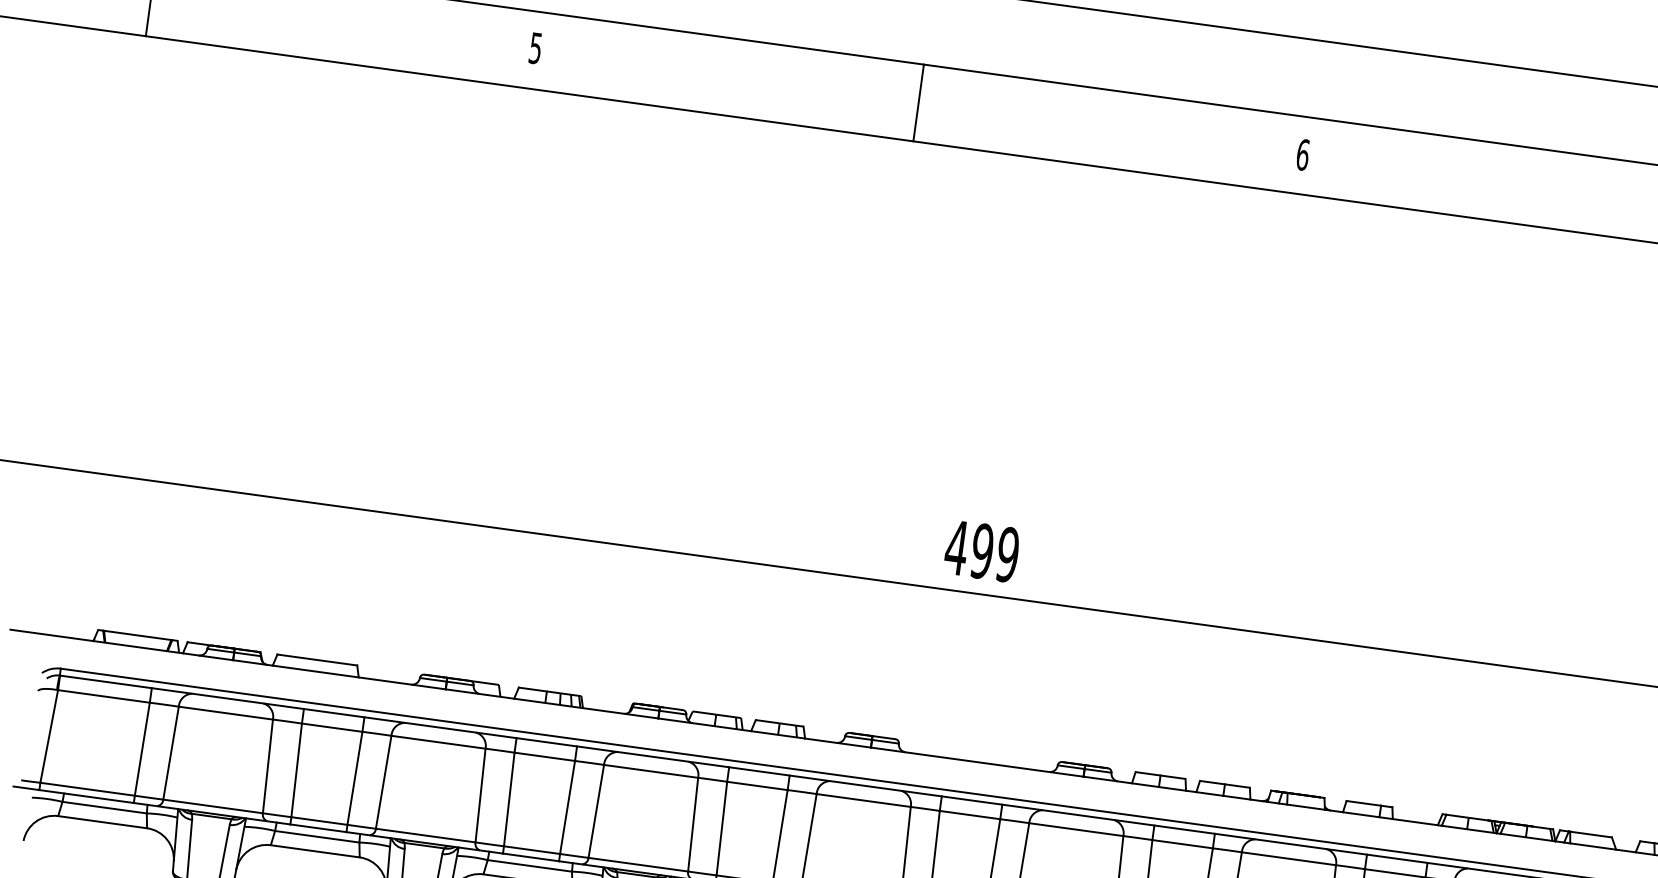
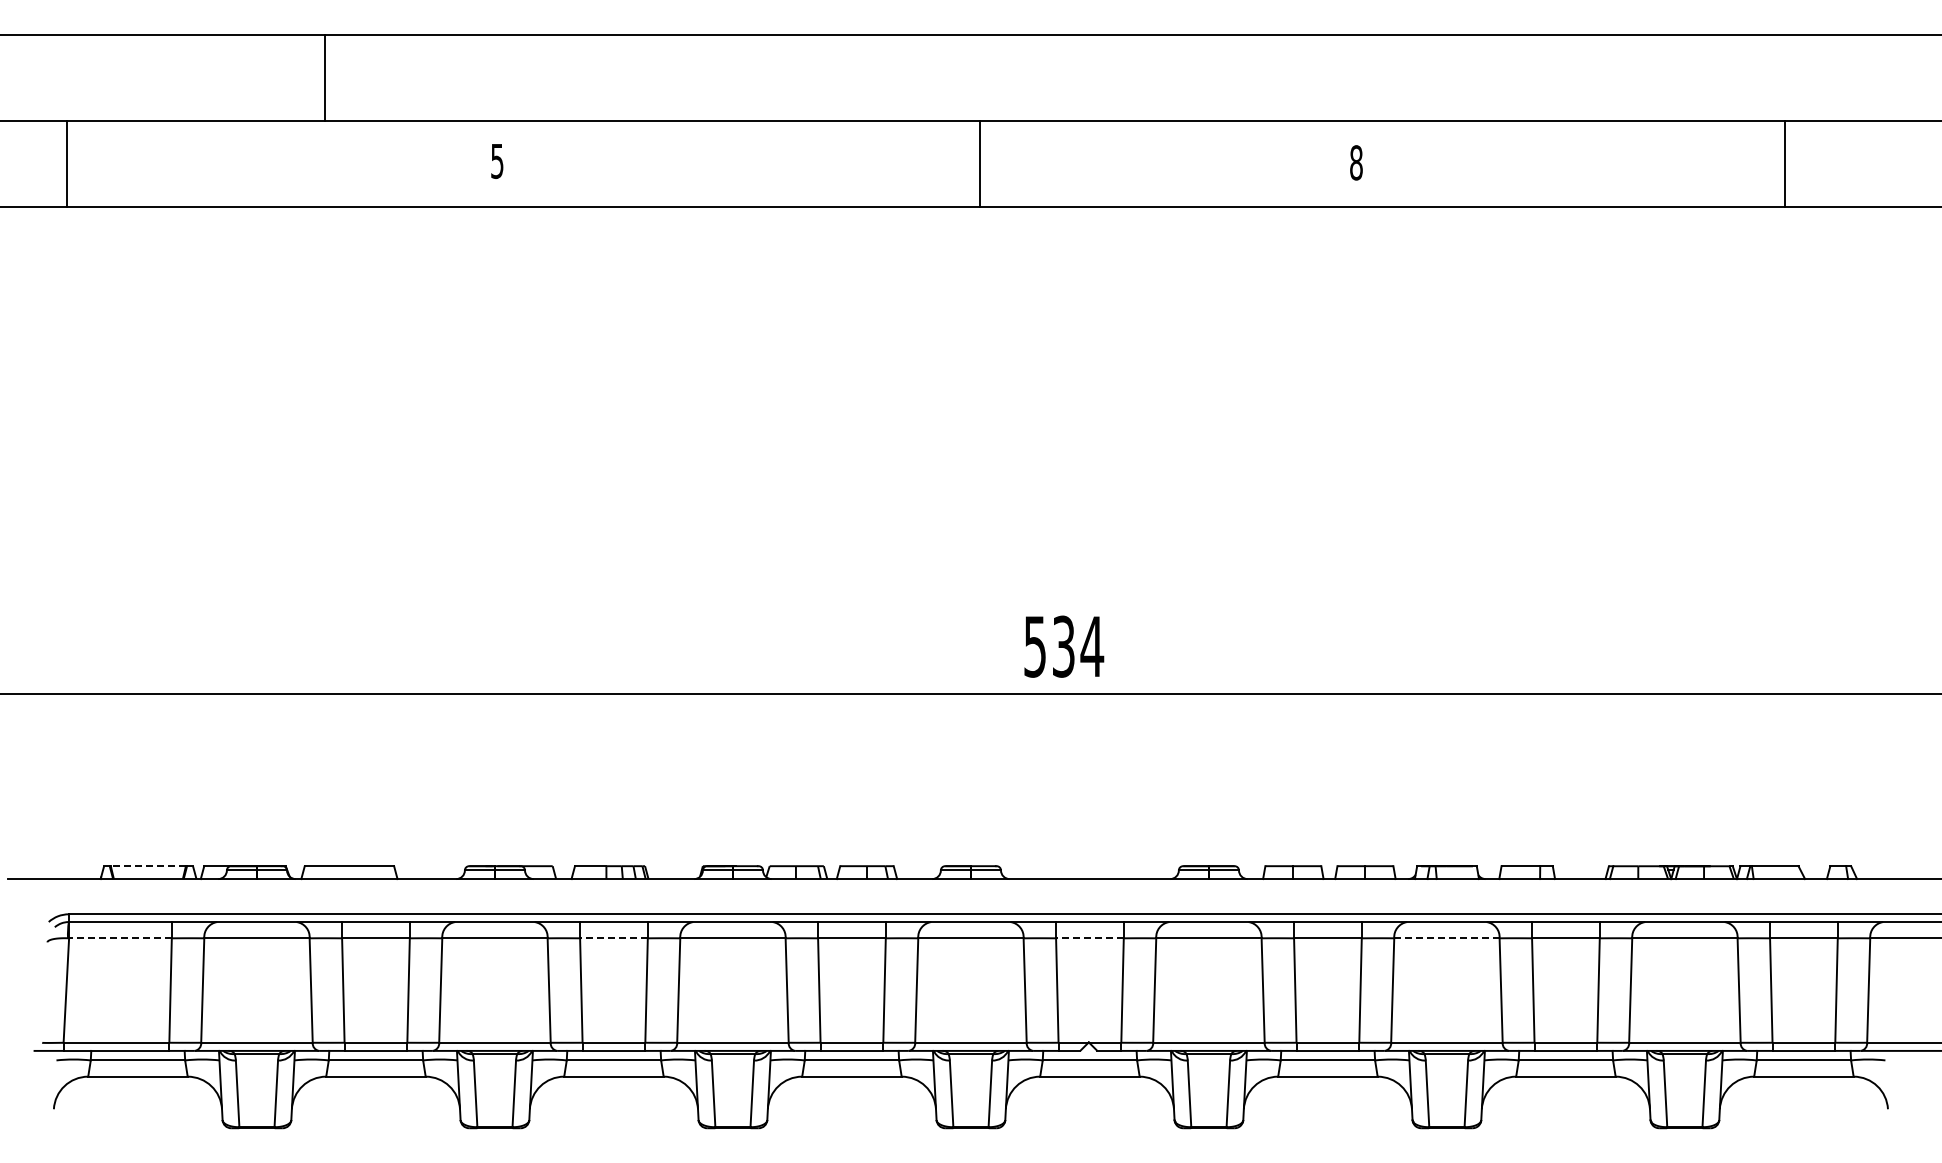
line: (918, 102) -> (980, 163), moved
text: (1303, 154) -> (1356, 162), 6 -> 8
text: (982, 551) -> (1063, 646), 499 -> 534
line: (137, 635) -> (148, 866), solid -> dashed
line: (103, 696) -> (119, 938), solid -> dashed
line: (544, 756) -> (613, 938), solid -> dashed
line: (969, 815) -> (1089, 938), solid -> dashed
line: (1288, 858) -> (1446, 938), solid -> dashed

